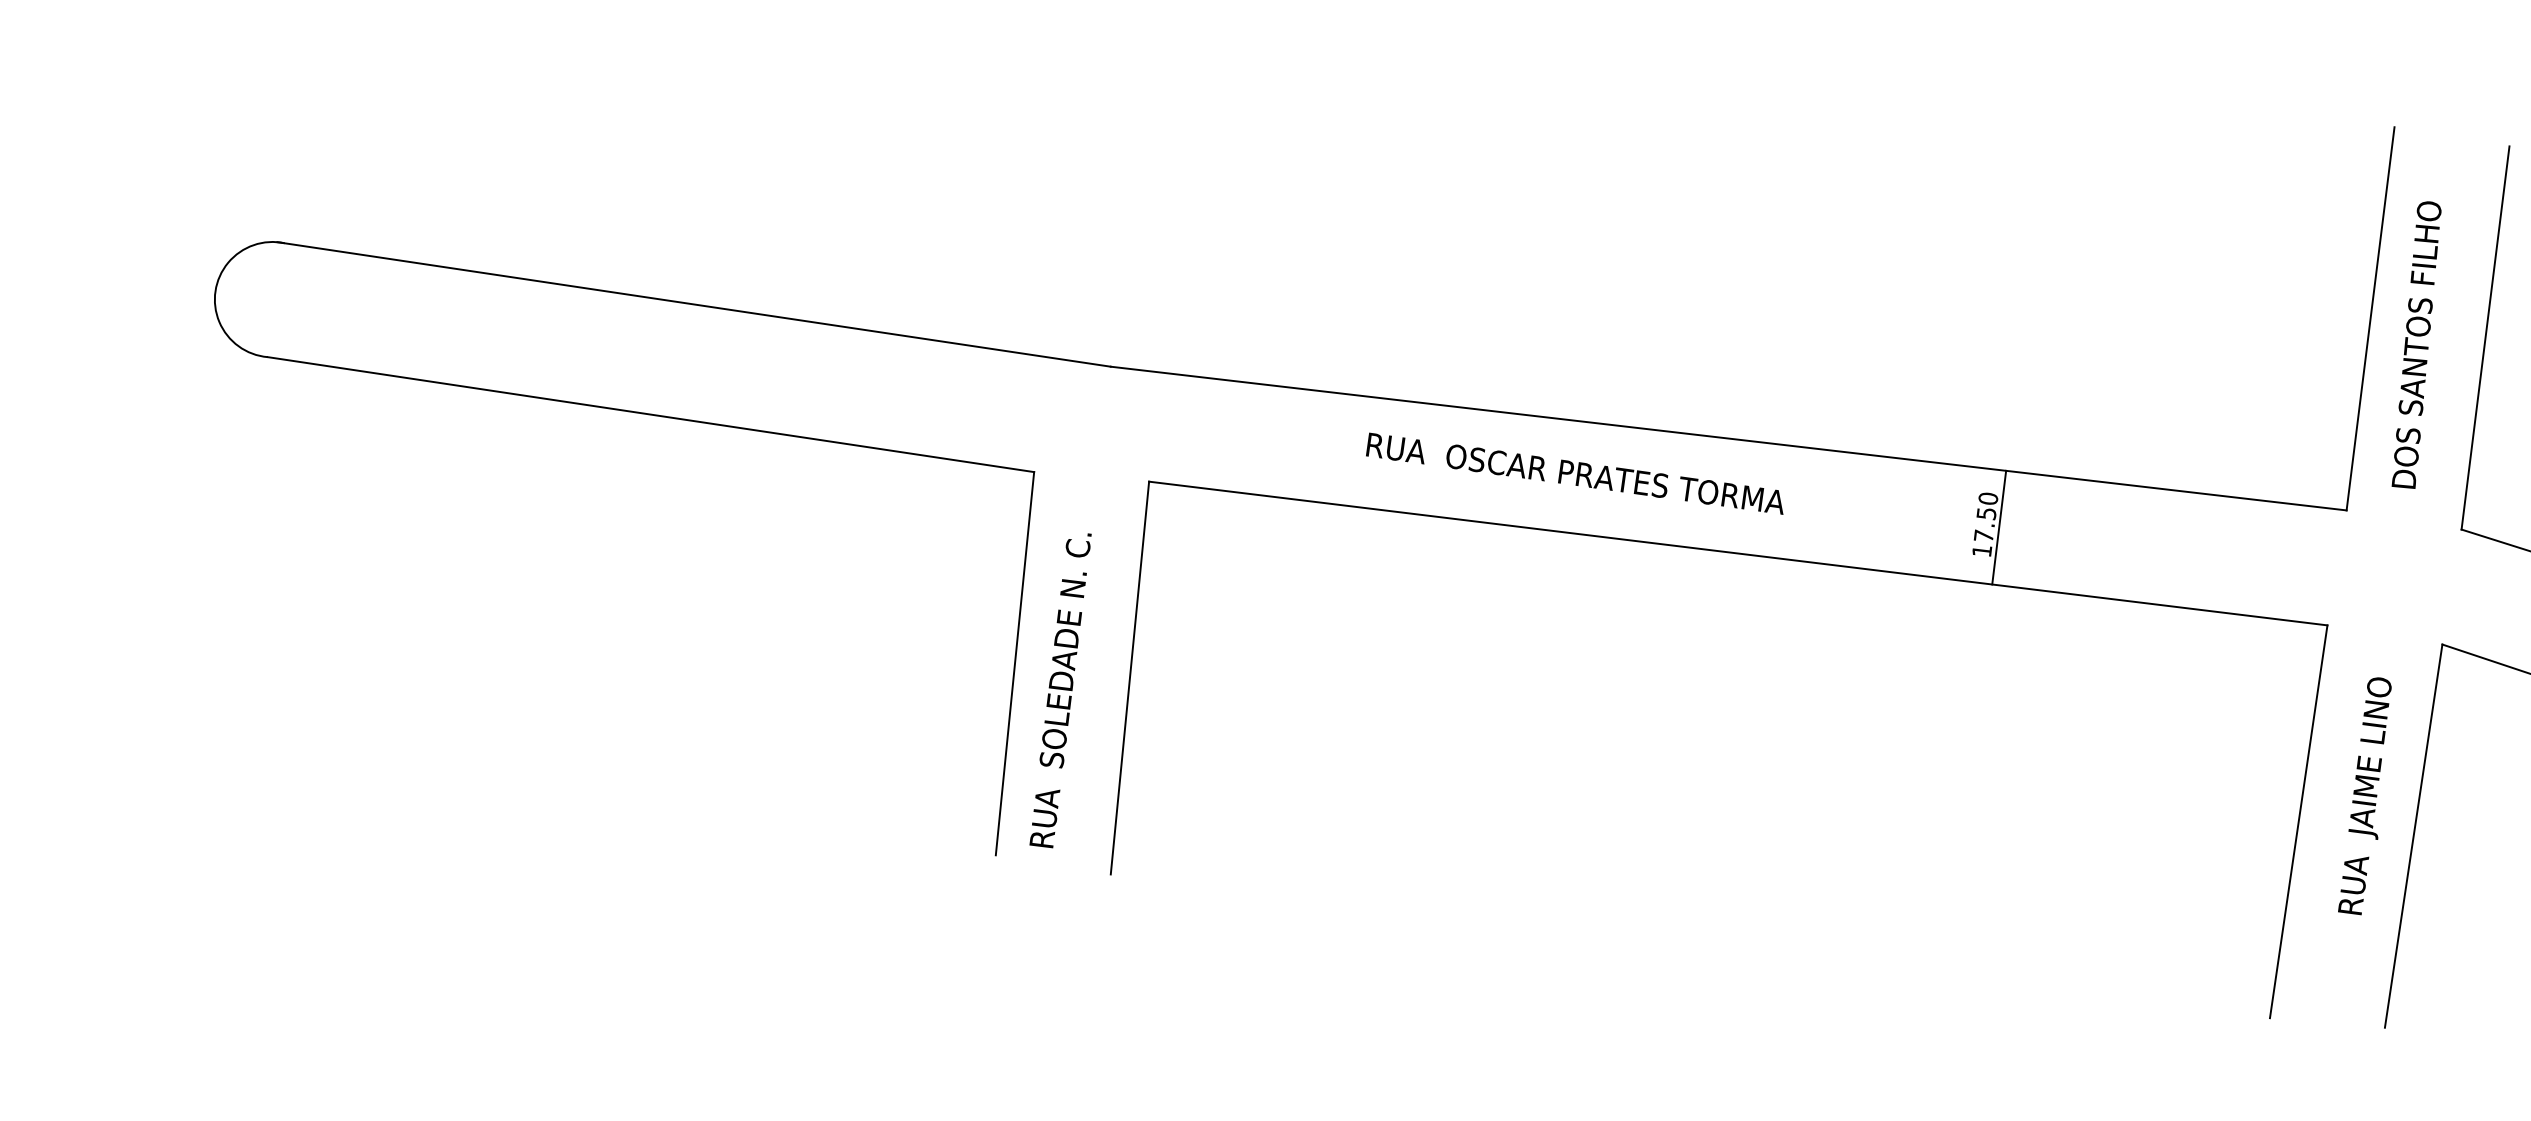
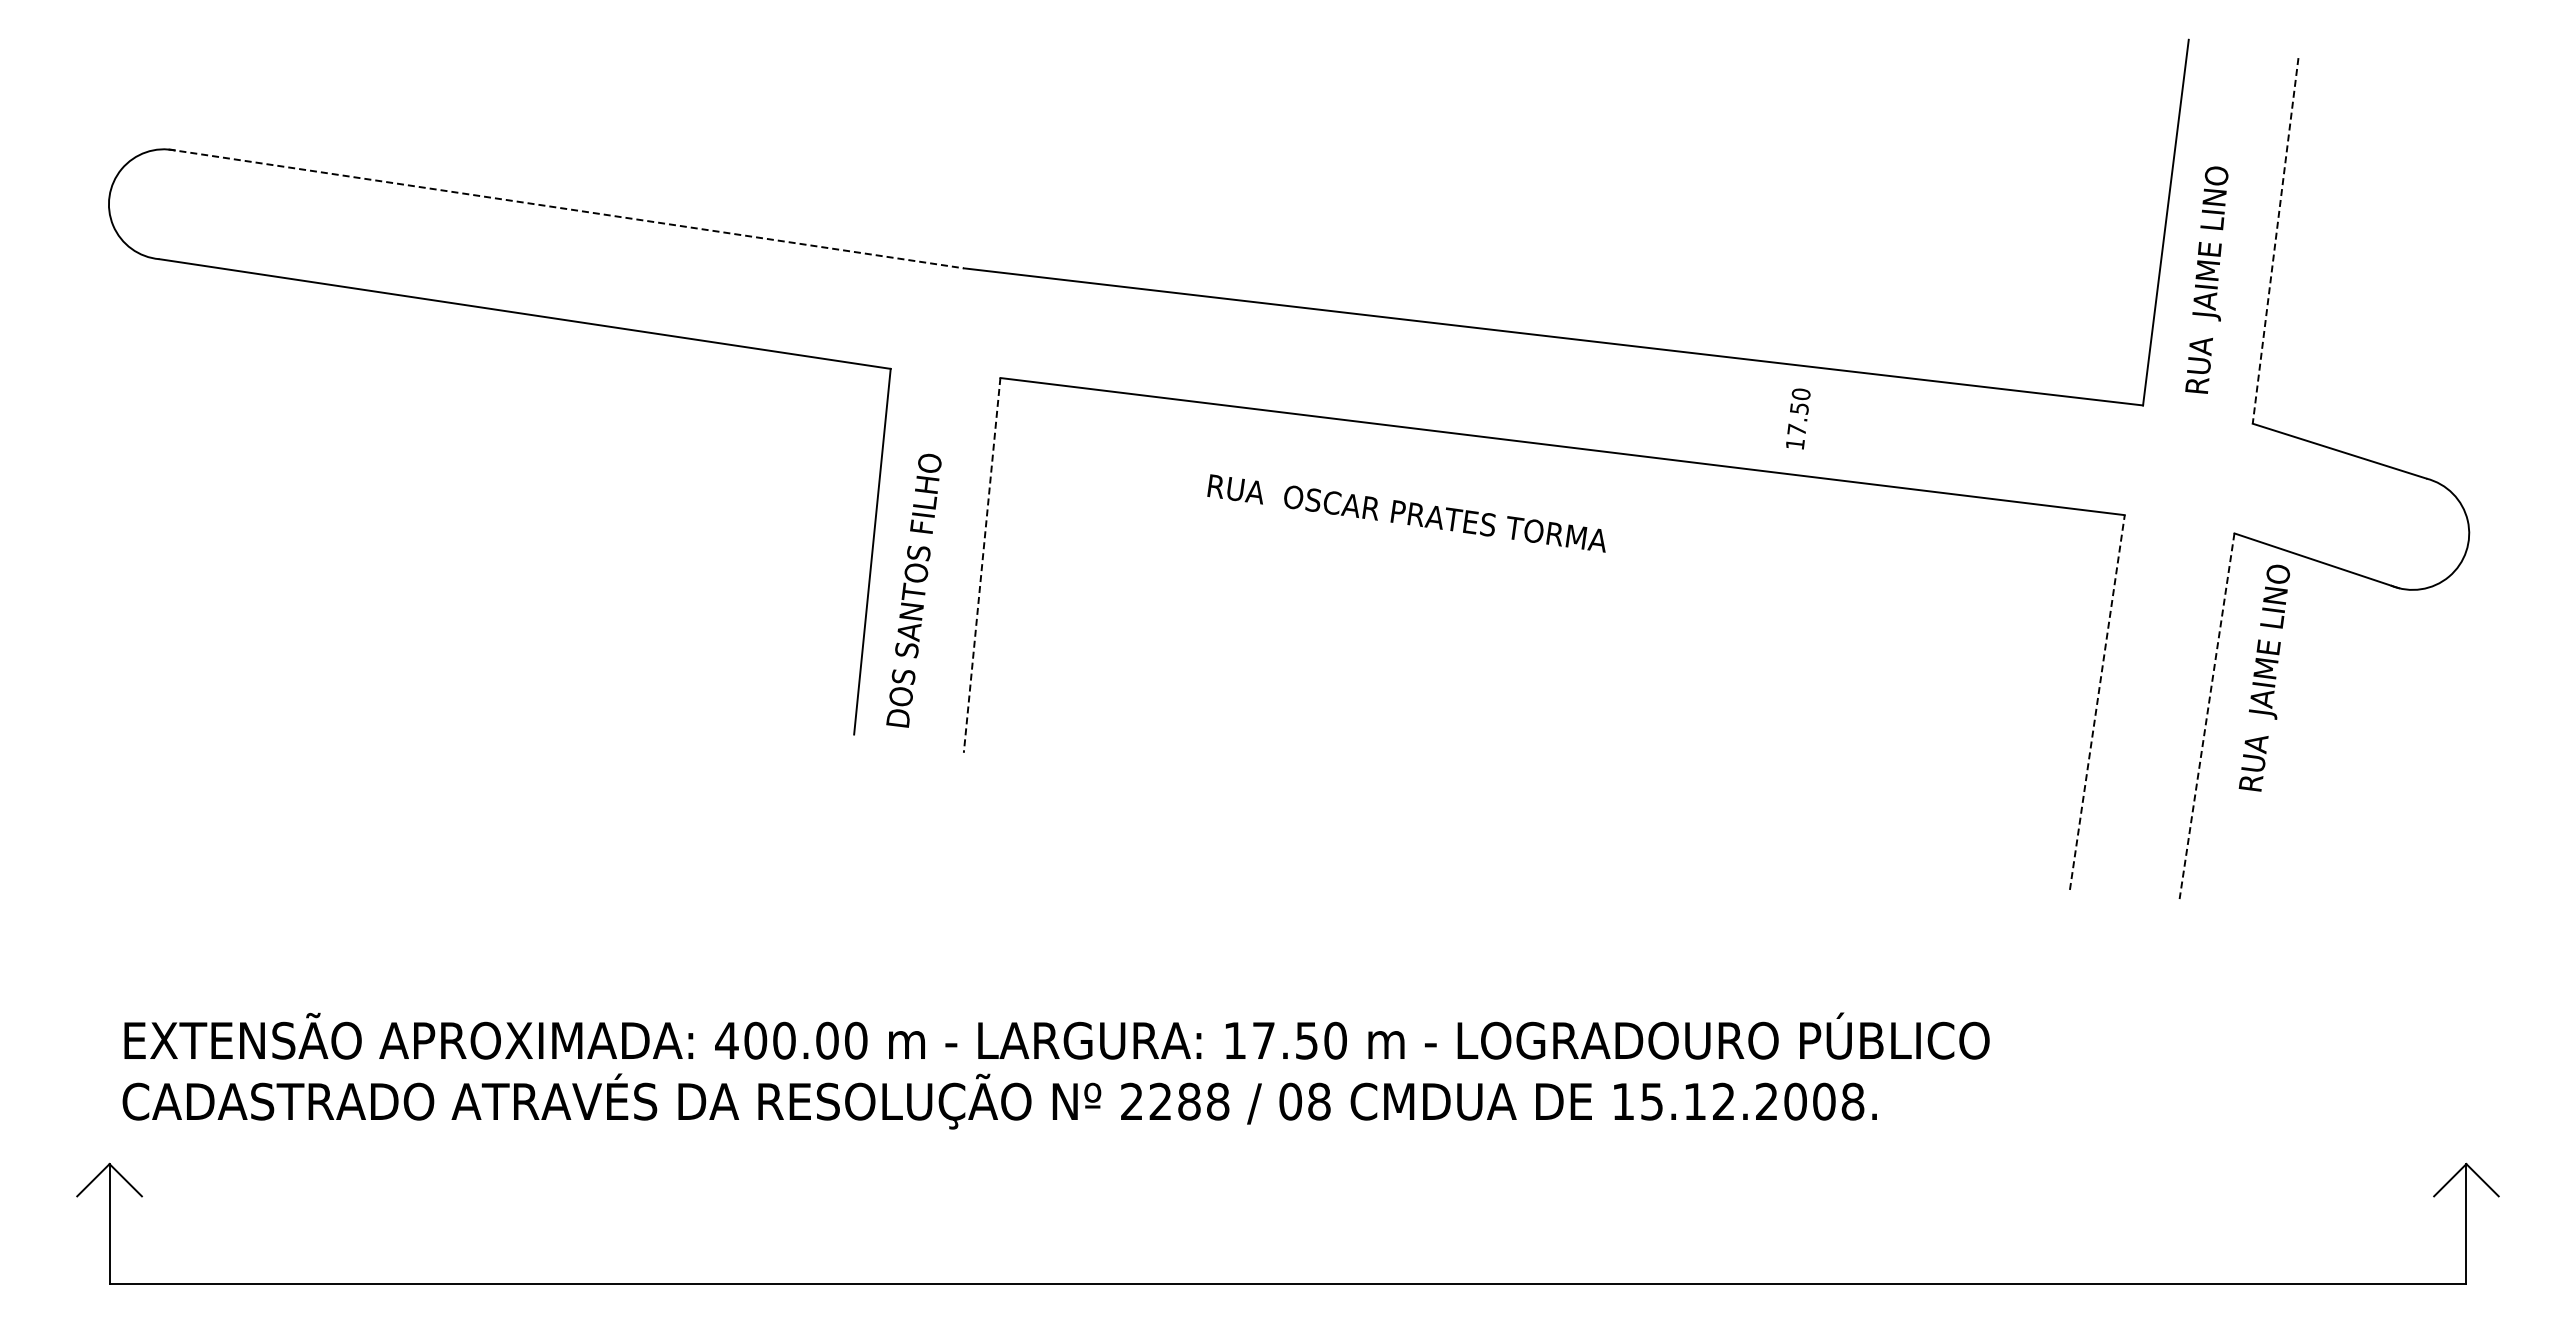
line: (694, 304) -> (566, 208), solid -> dashed
line: (2485, 338) -> (2275, 241), solid -> dashed
text: (2416, 349) -> (2209, 251), DOS SANTOS FILHO -> RUA  JAIME LINO
text: (1574, 473) -> (1406, 513), moved
line: (1999, 527) -> (1811, 421), removed
line: (1130, 678) -> (982, 565), solid -> dashed
text: (1061, 688) -> (916, 575), RUA  SOLEDADE N. C. -> DOS SANTOS FILHO
text: (2363, 795) -> (2263, 677), moved
line: (2298, 821) -> (2097, 702), solid -> dashed
line: (2414, 836) -> (2207, 716), solid -> dashed

